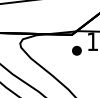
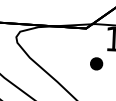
part: (76, 50) -> (96, 63), moved

